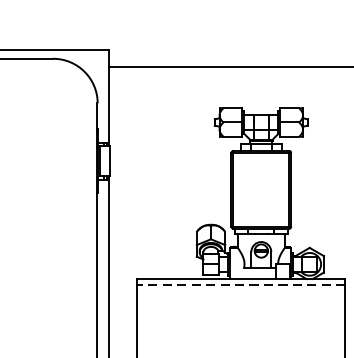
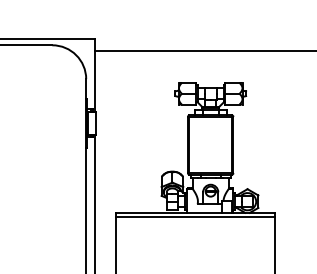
line: (240, 285) -> (194, 217), dashed -> solid

